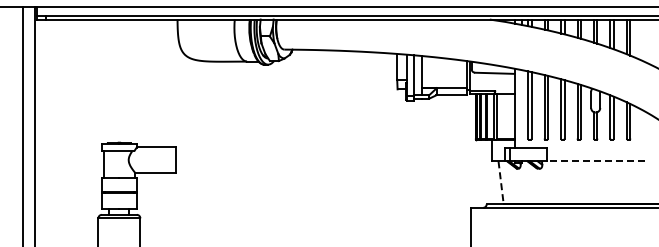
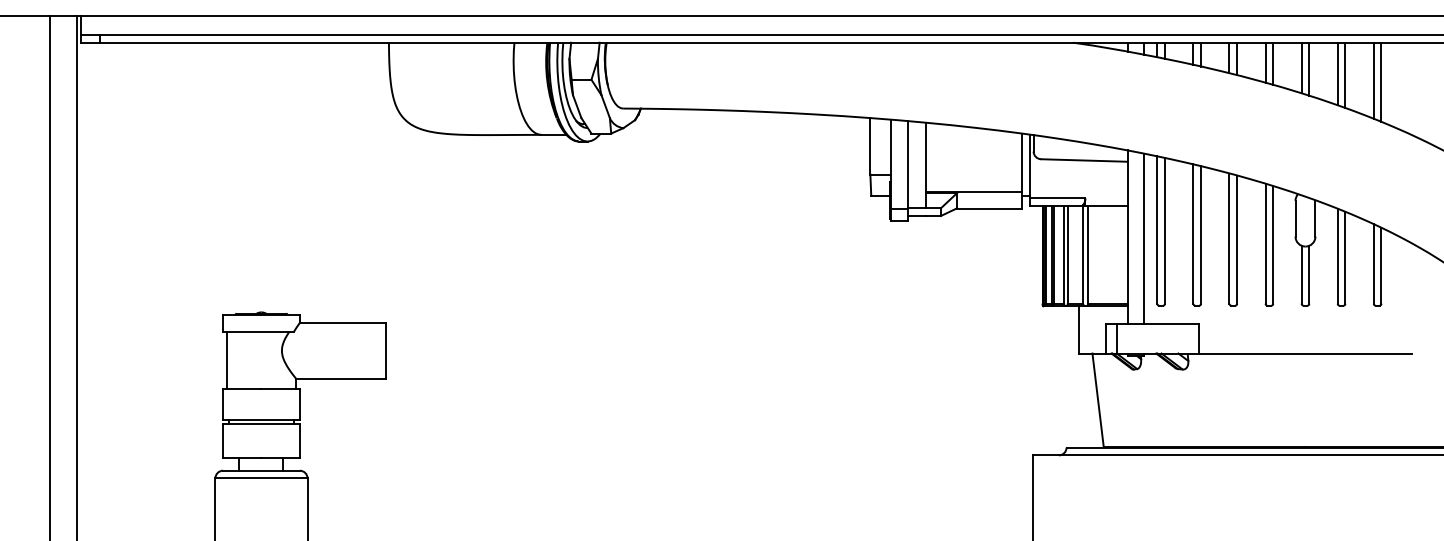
line: (522, 108) -> (1145, 237), added
line: (595, 161) -> (1305, 353), dashed -> solid
line: (501, 182) -> (1098, 399), dashed -> solid

